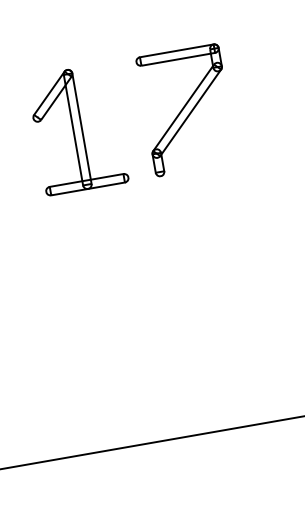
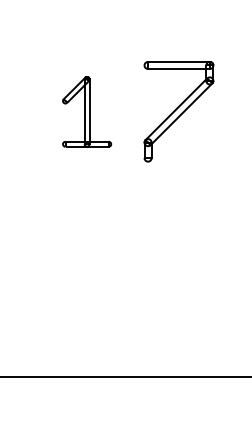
part: (76, 129) -> (86, 111), size x0.7

